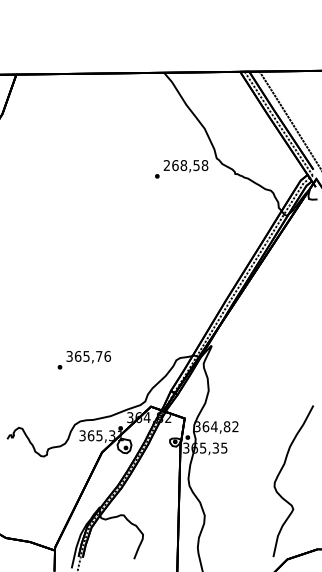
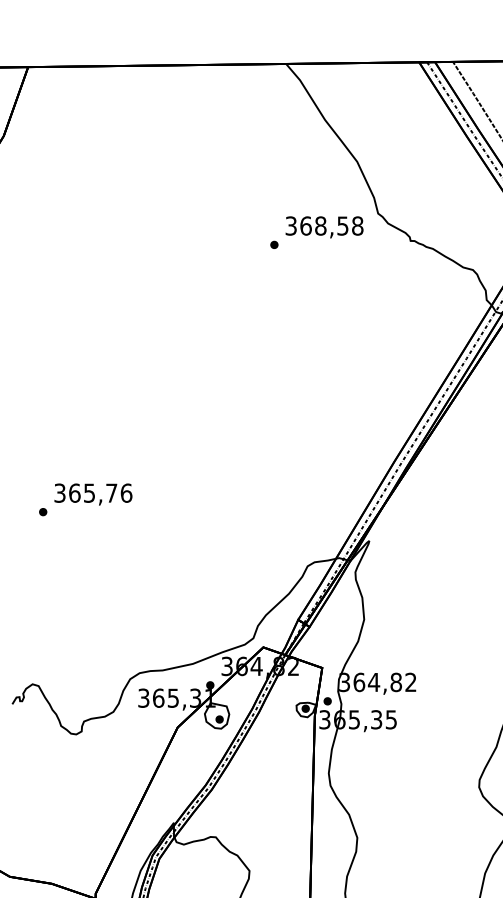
text: (166, 165) -> (290, 225), 268,58 -> 368,58
text: (84, 360) -> (85, 500), moved

